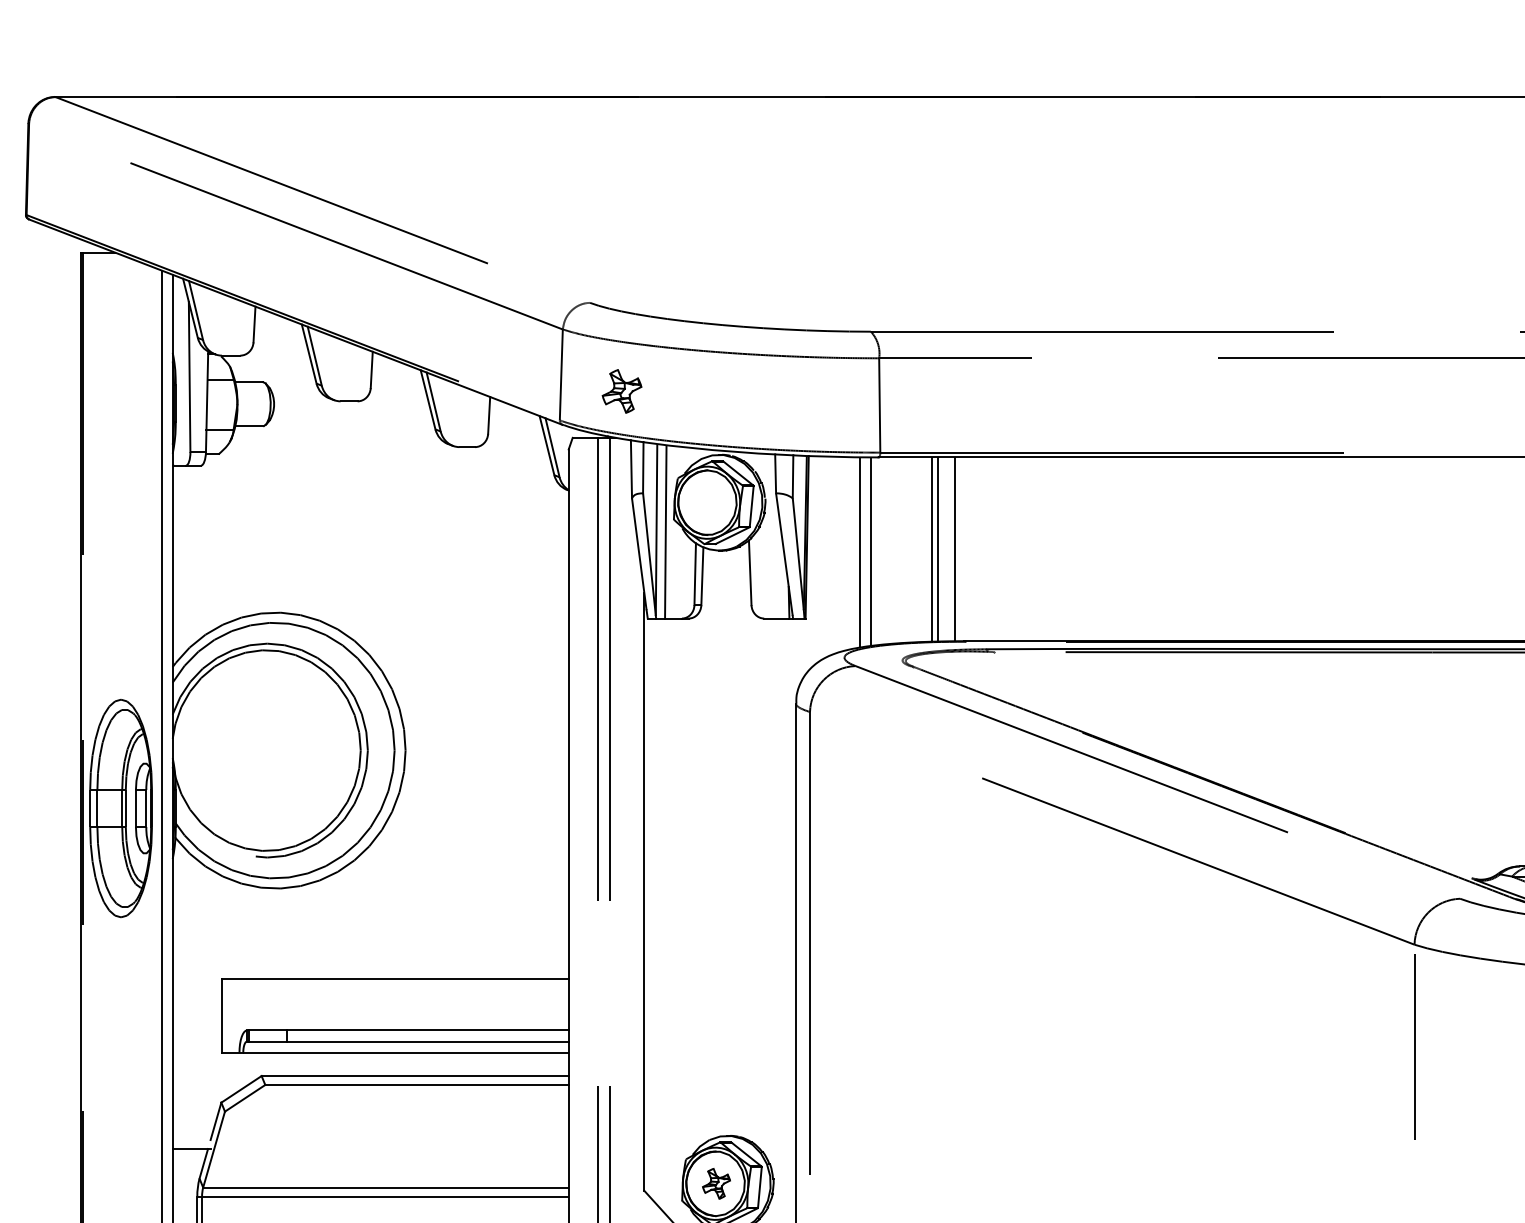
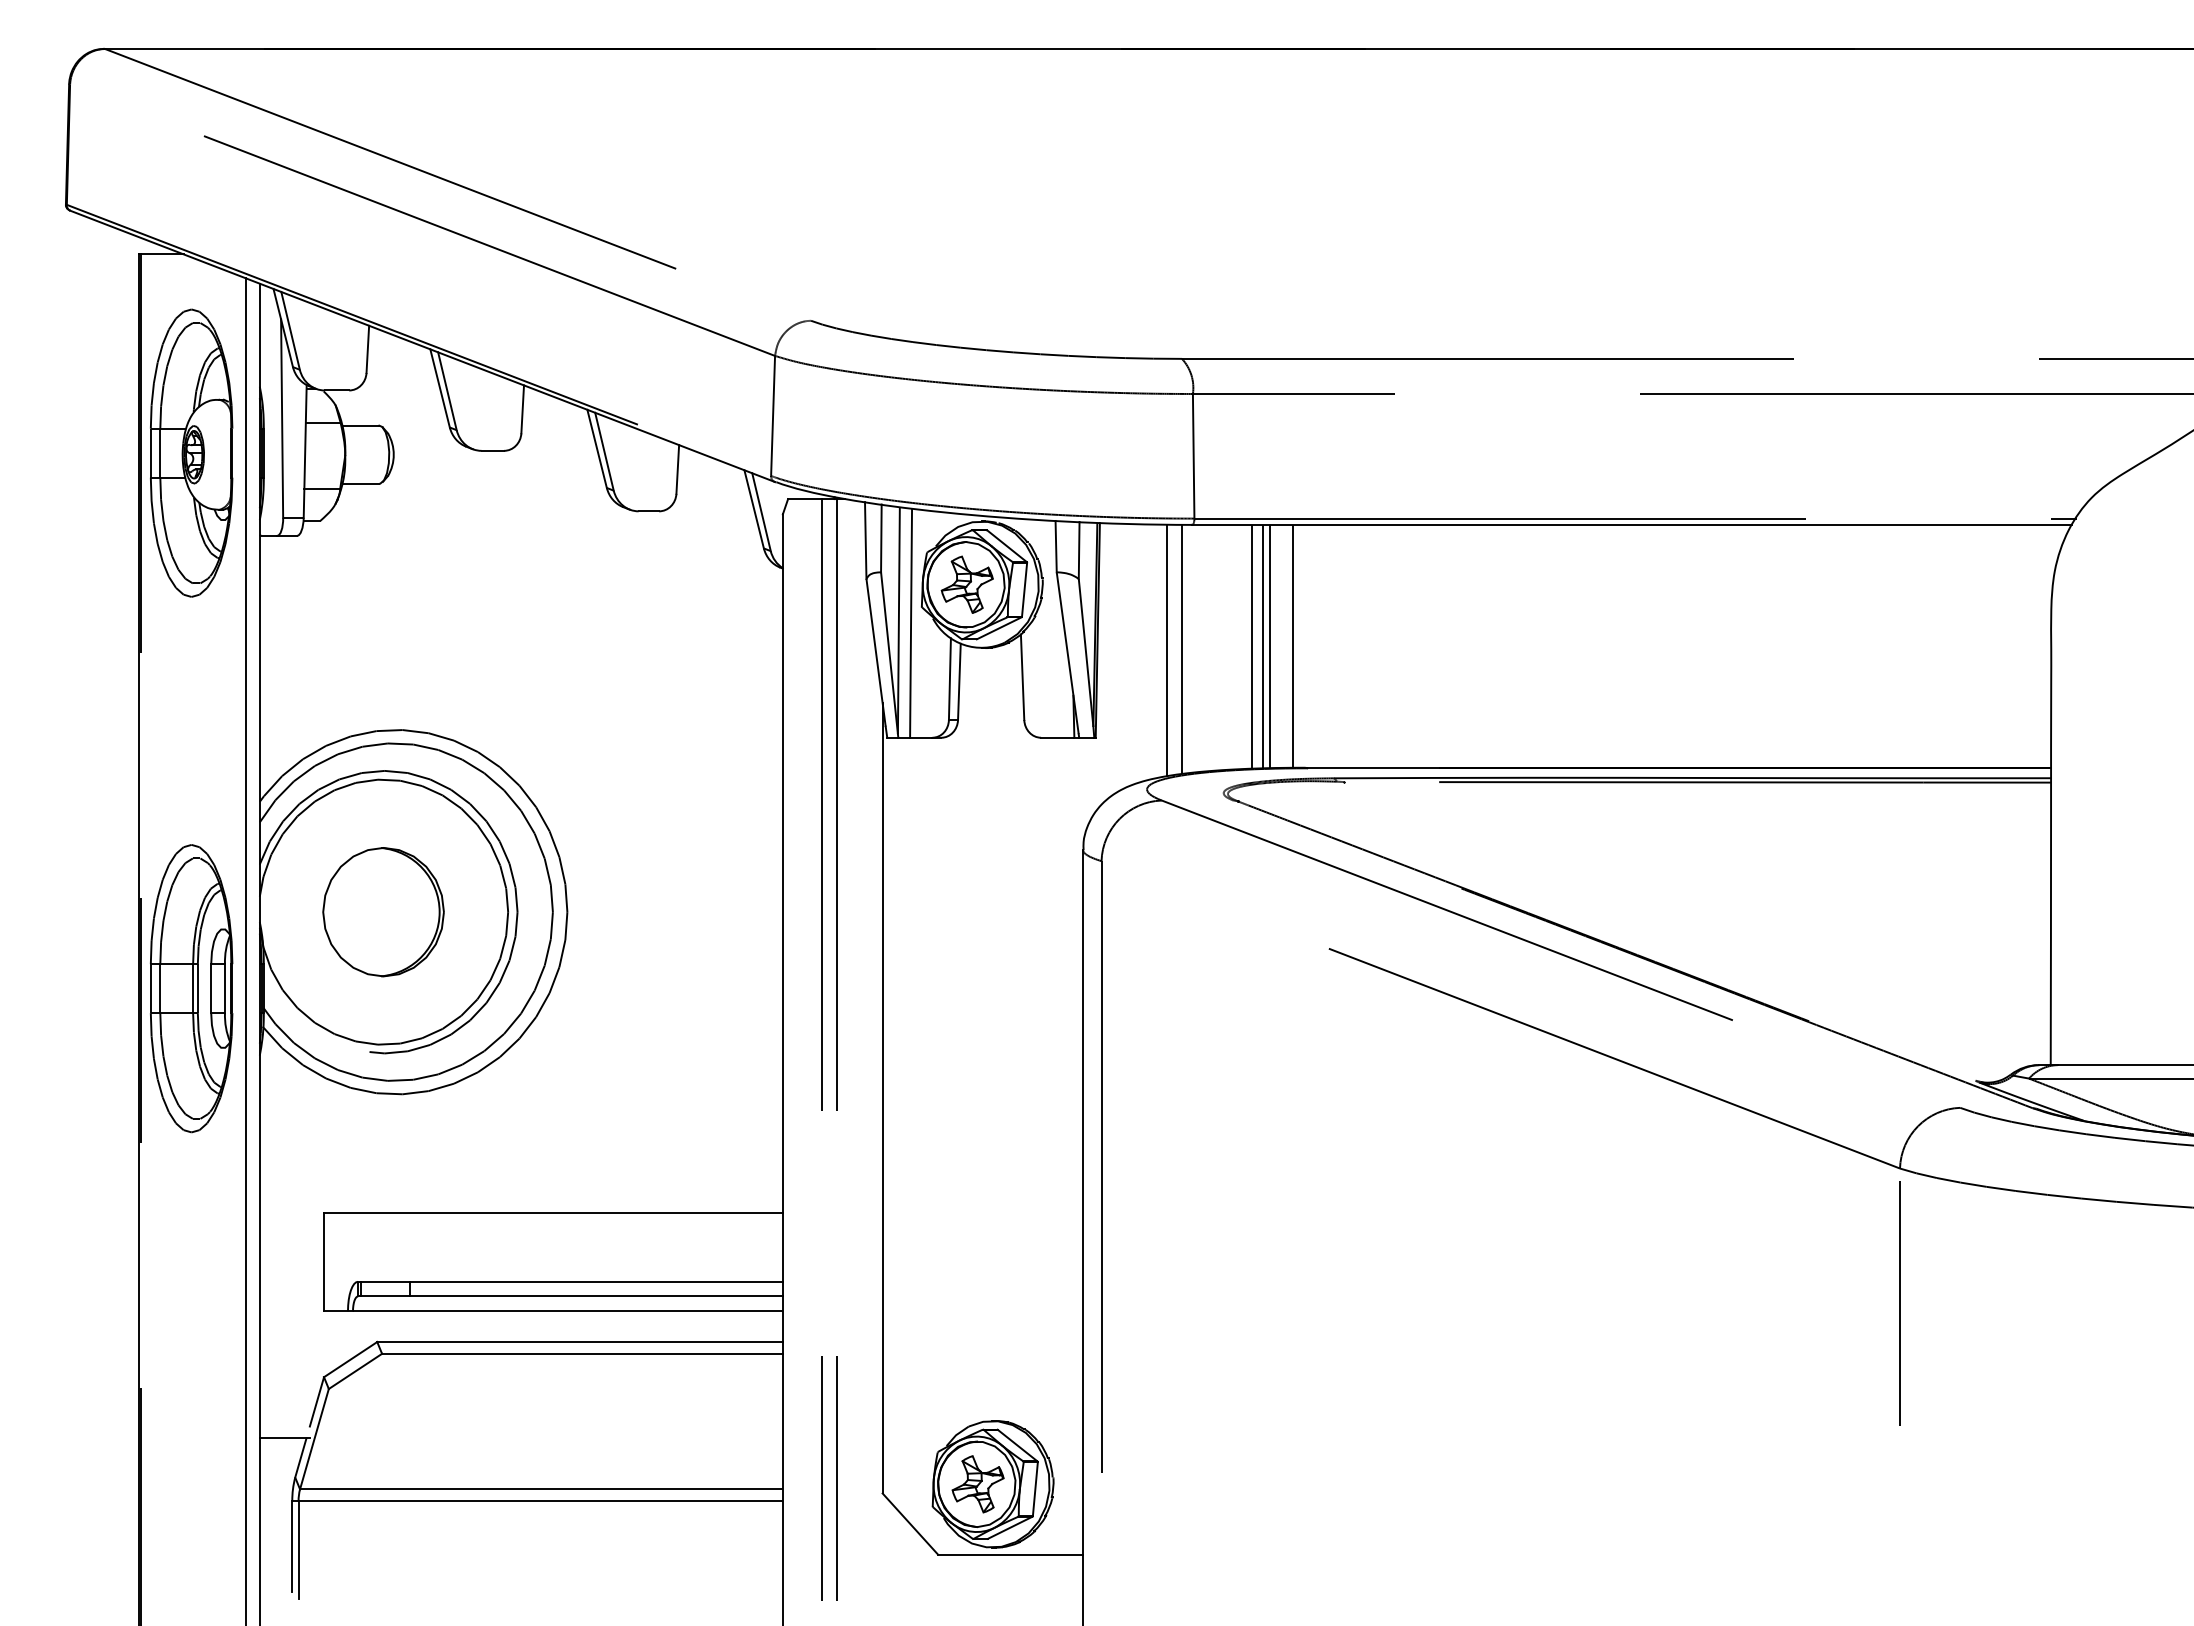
part: (621, 391) -> (966, 584), moved
part: (121, 402) -> (191, 452), added
line: (924, 549) -> (1252, 646), added
part: (266, 750) -> (383, 912), added
part: (716, 1183) -> (977, 1484), size x1.43

